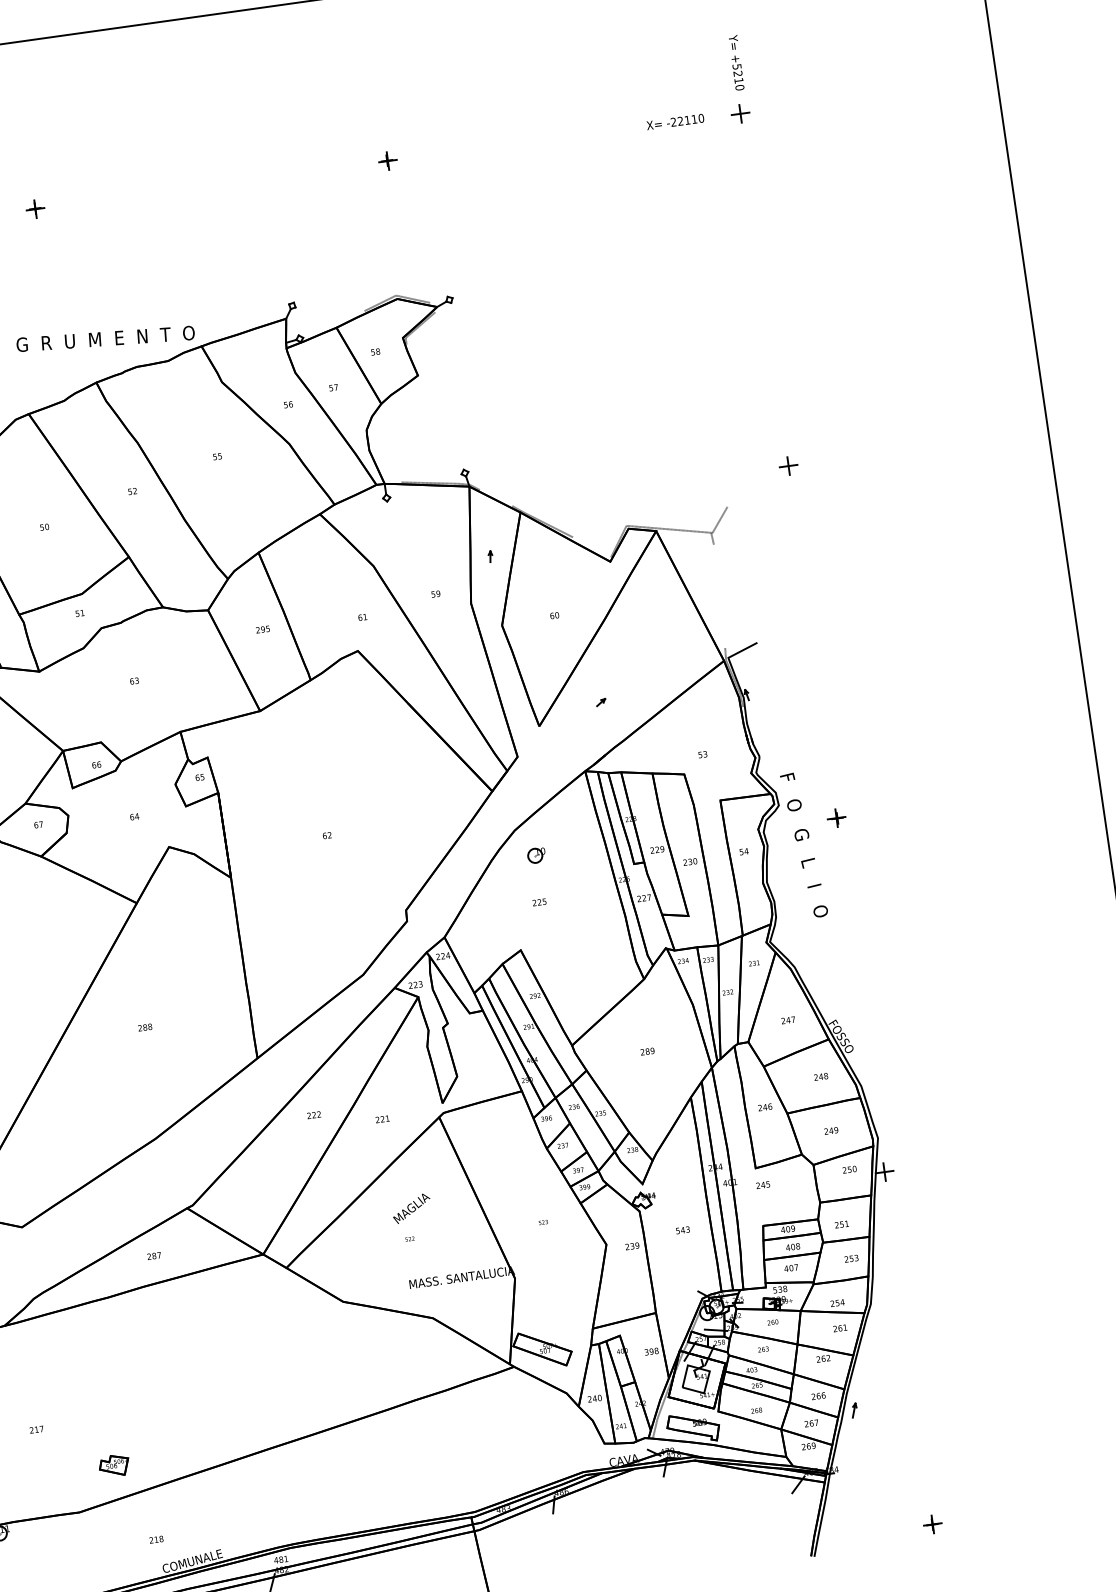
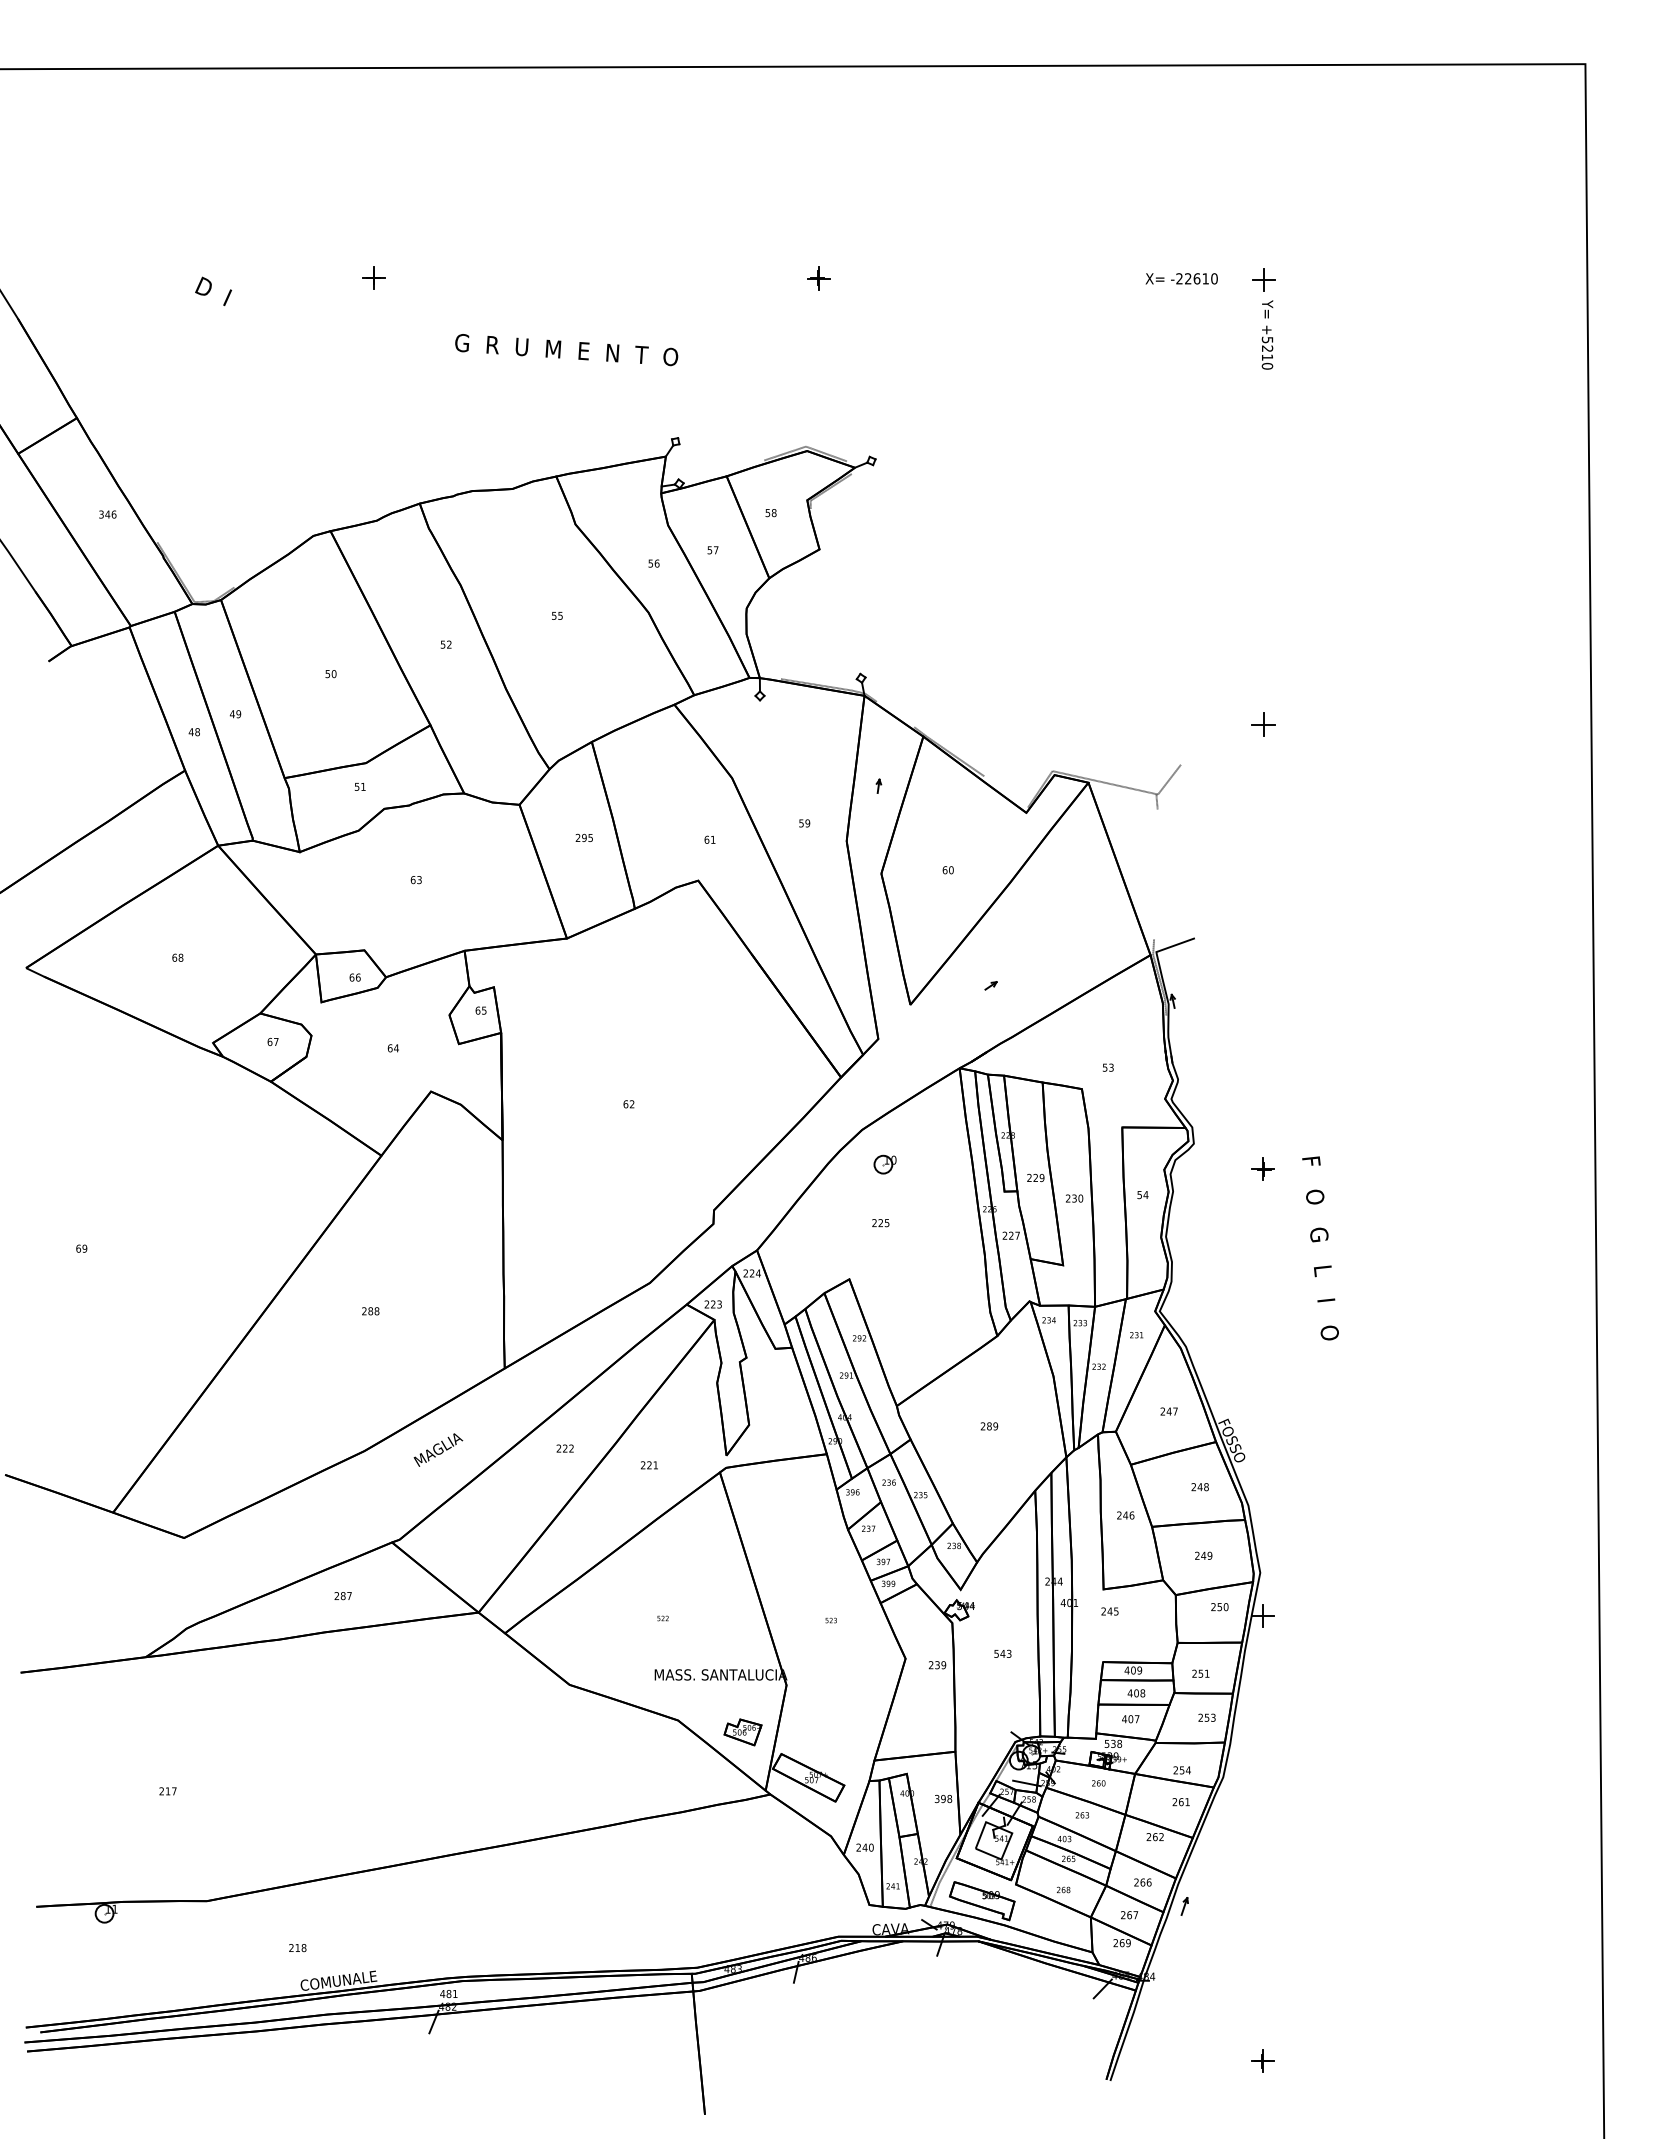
text: (736, 62) -> (1267, 334), moved
text: (687, 120) -> (1196, 278), -22110 -> -22610
text: (105, 339) -> (566, 350), moved
text: (804, 845) -> (1320, 1248), moved
text: (411, 1208) -> (438, 1449), moved
part: (113, 1466) -> (742, 1732), moved

